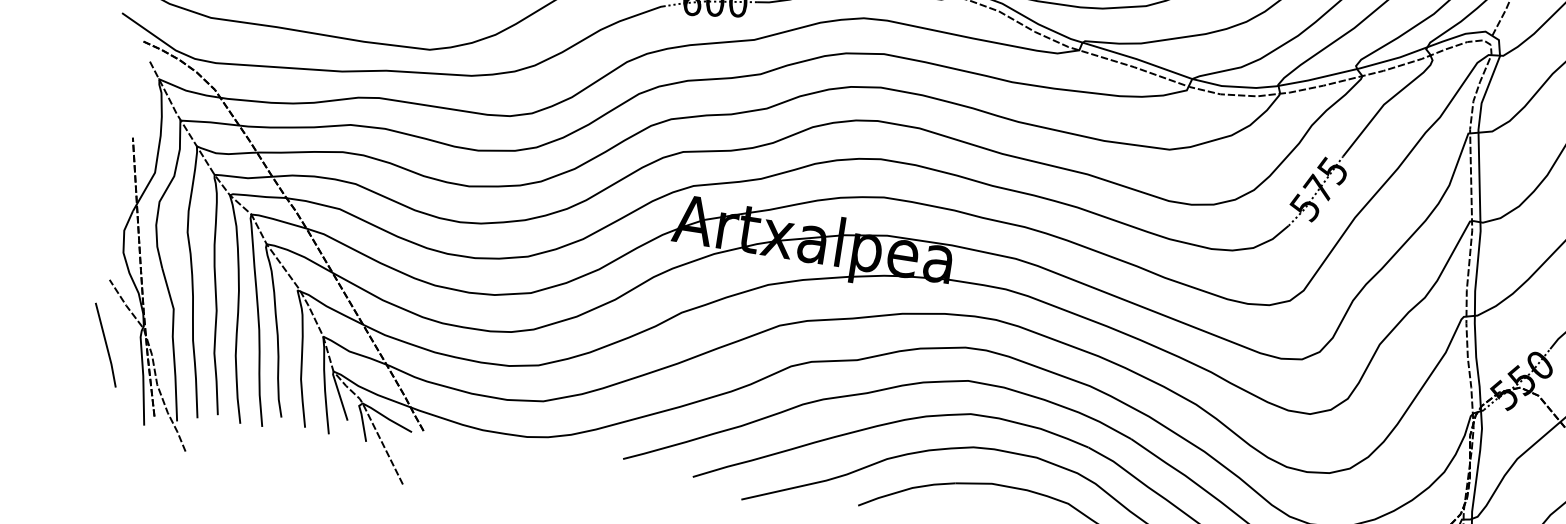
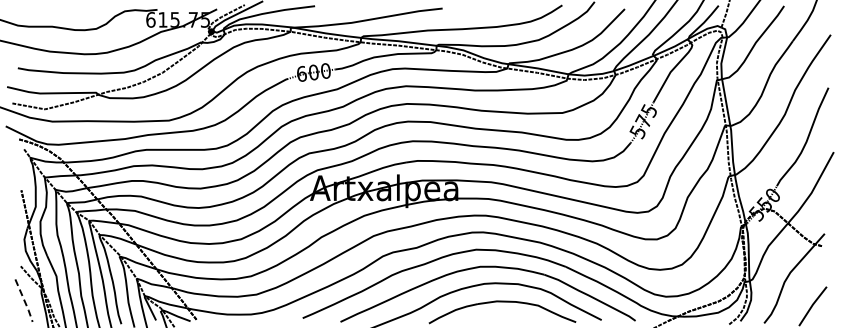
line: (106, 346) -> (24, 301), solid -> dashed

